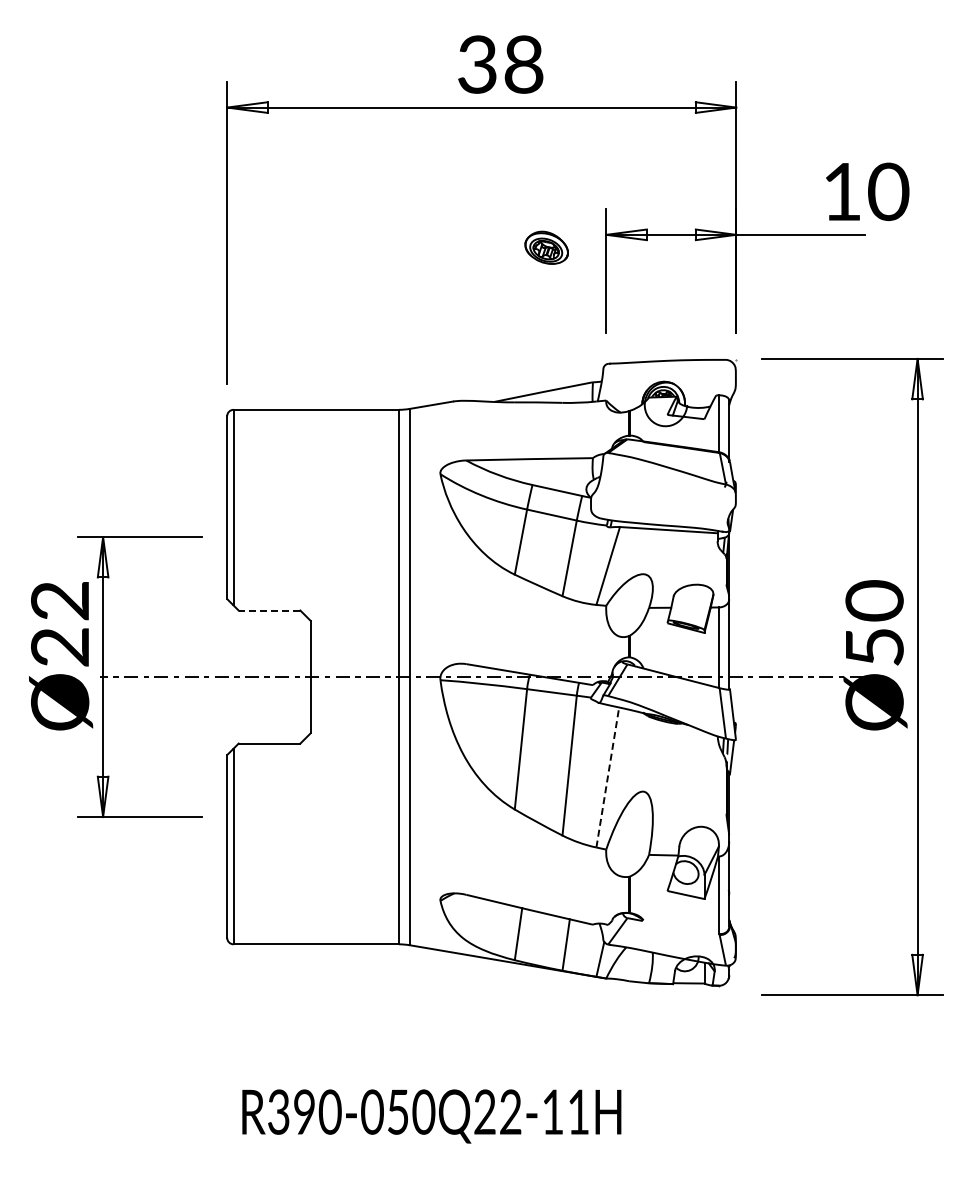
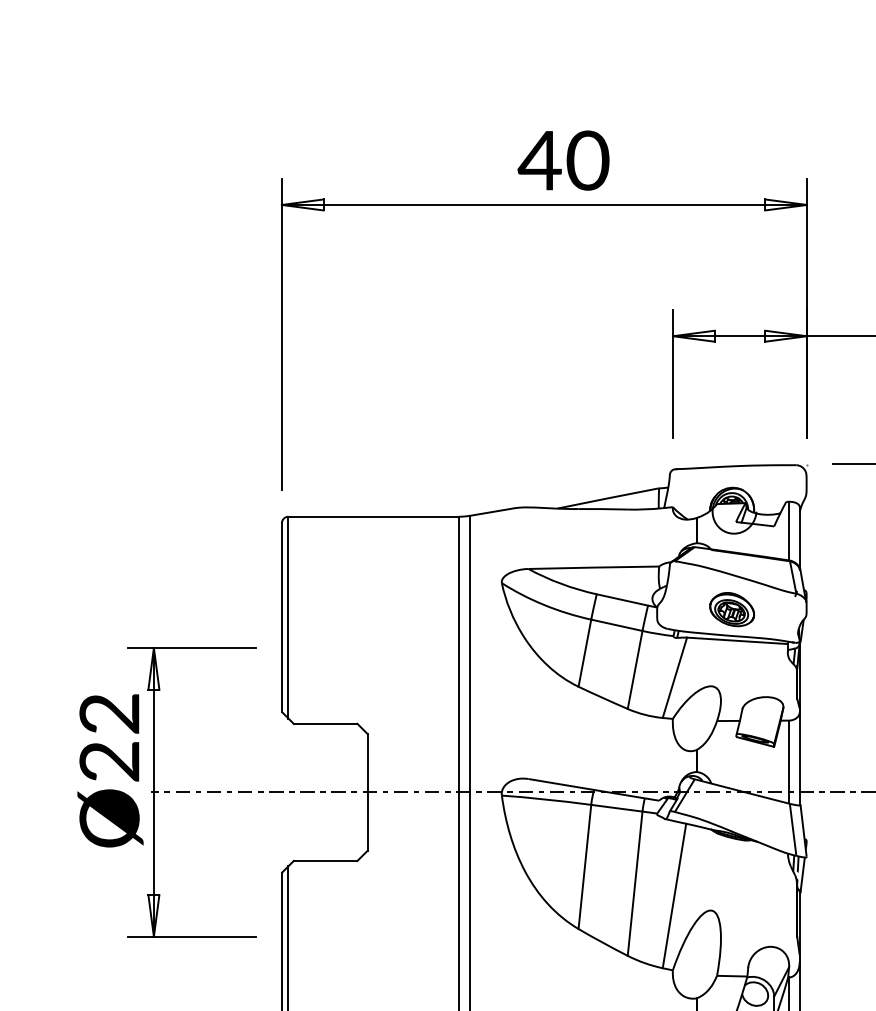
text: (499, 64) -> (562, 160), 38 -> 40
part: (546, 247) -> (731, 609), moved
line: (269, 610) -> (325, 723), dashed -> solid
line: (607, 777) -> (674, 895), dashed -> solid

